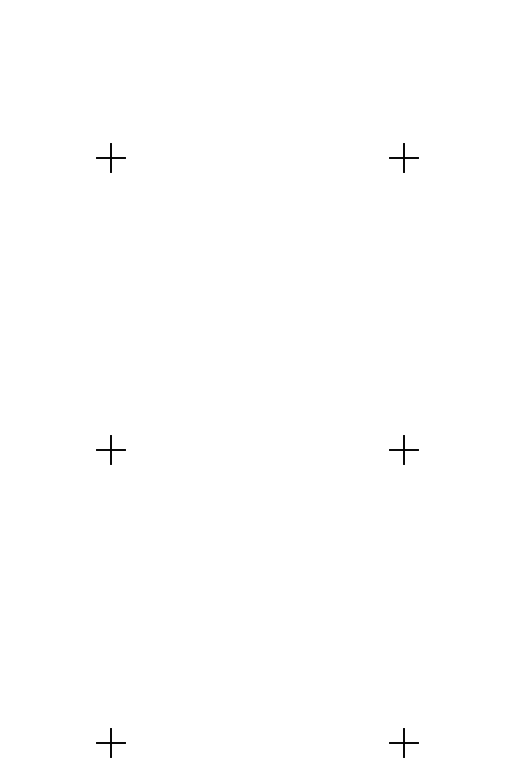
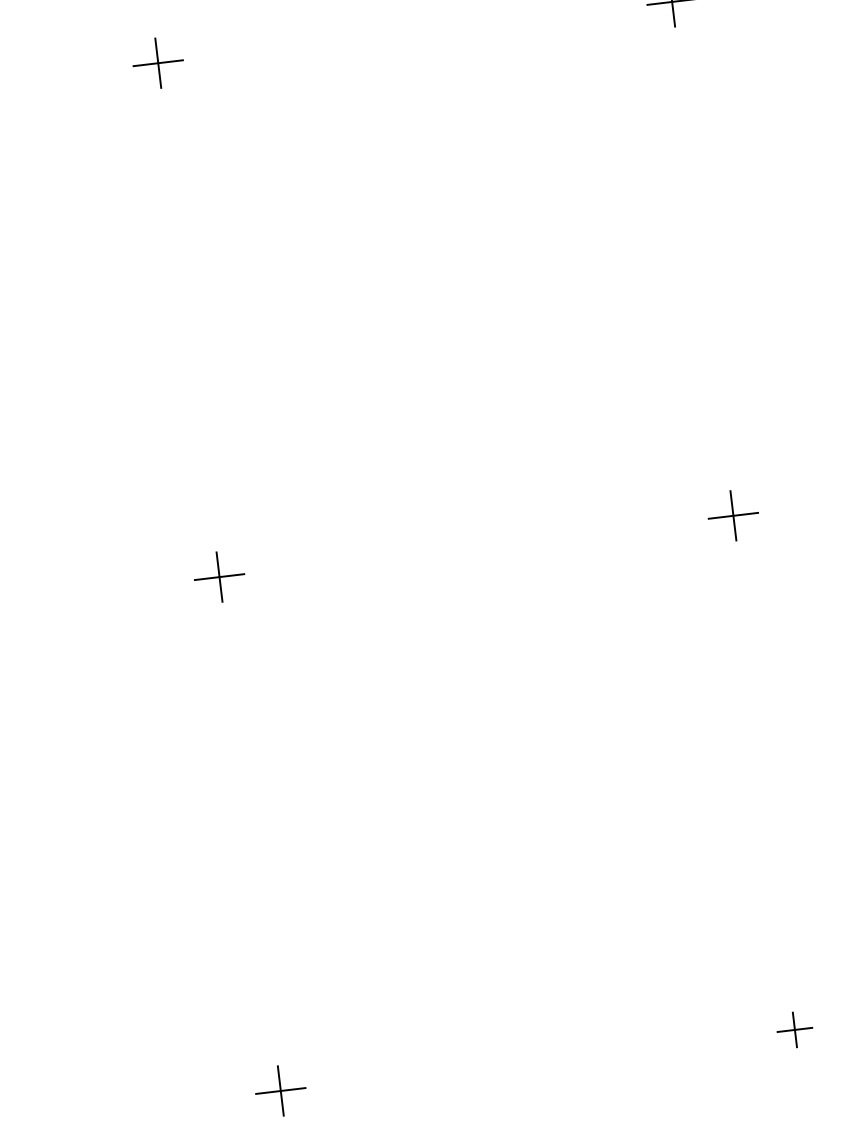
part: (403, 742) -> (794, 1029), size x0.7

